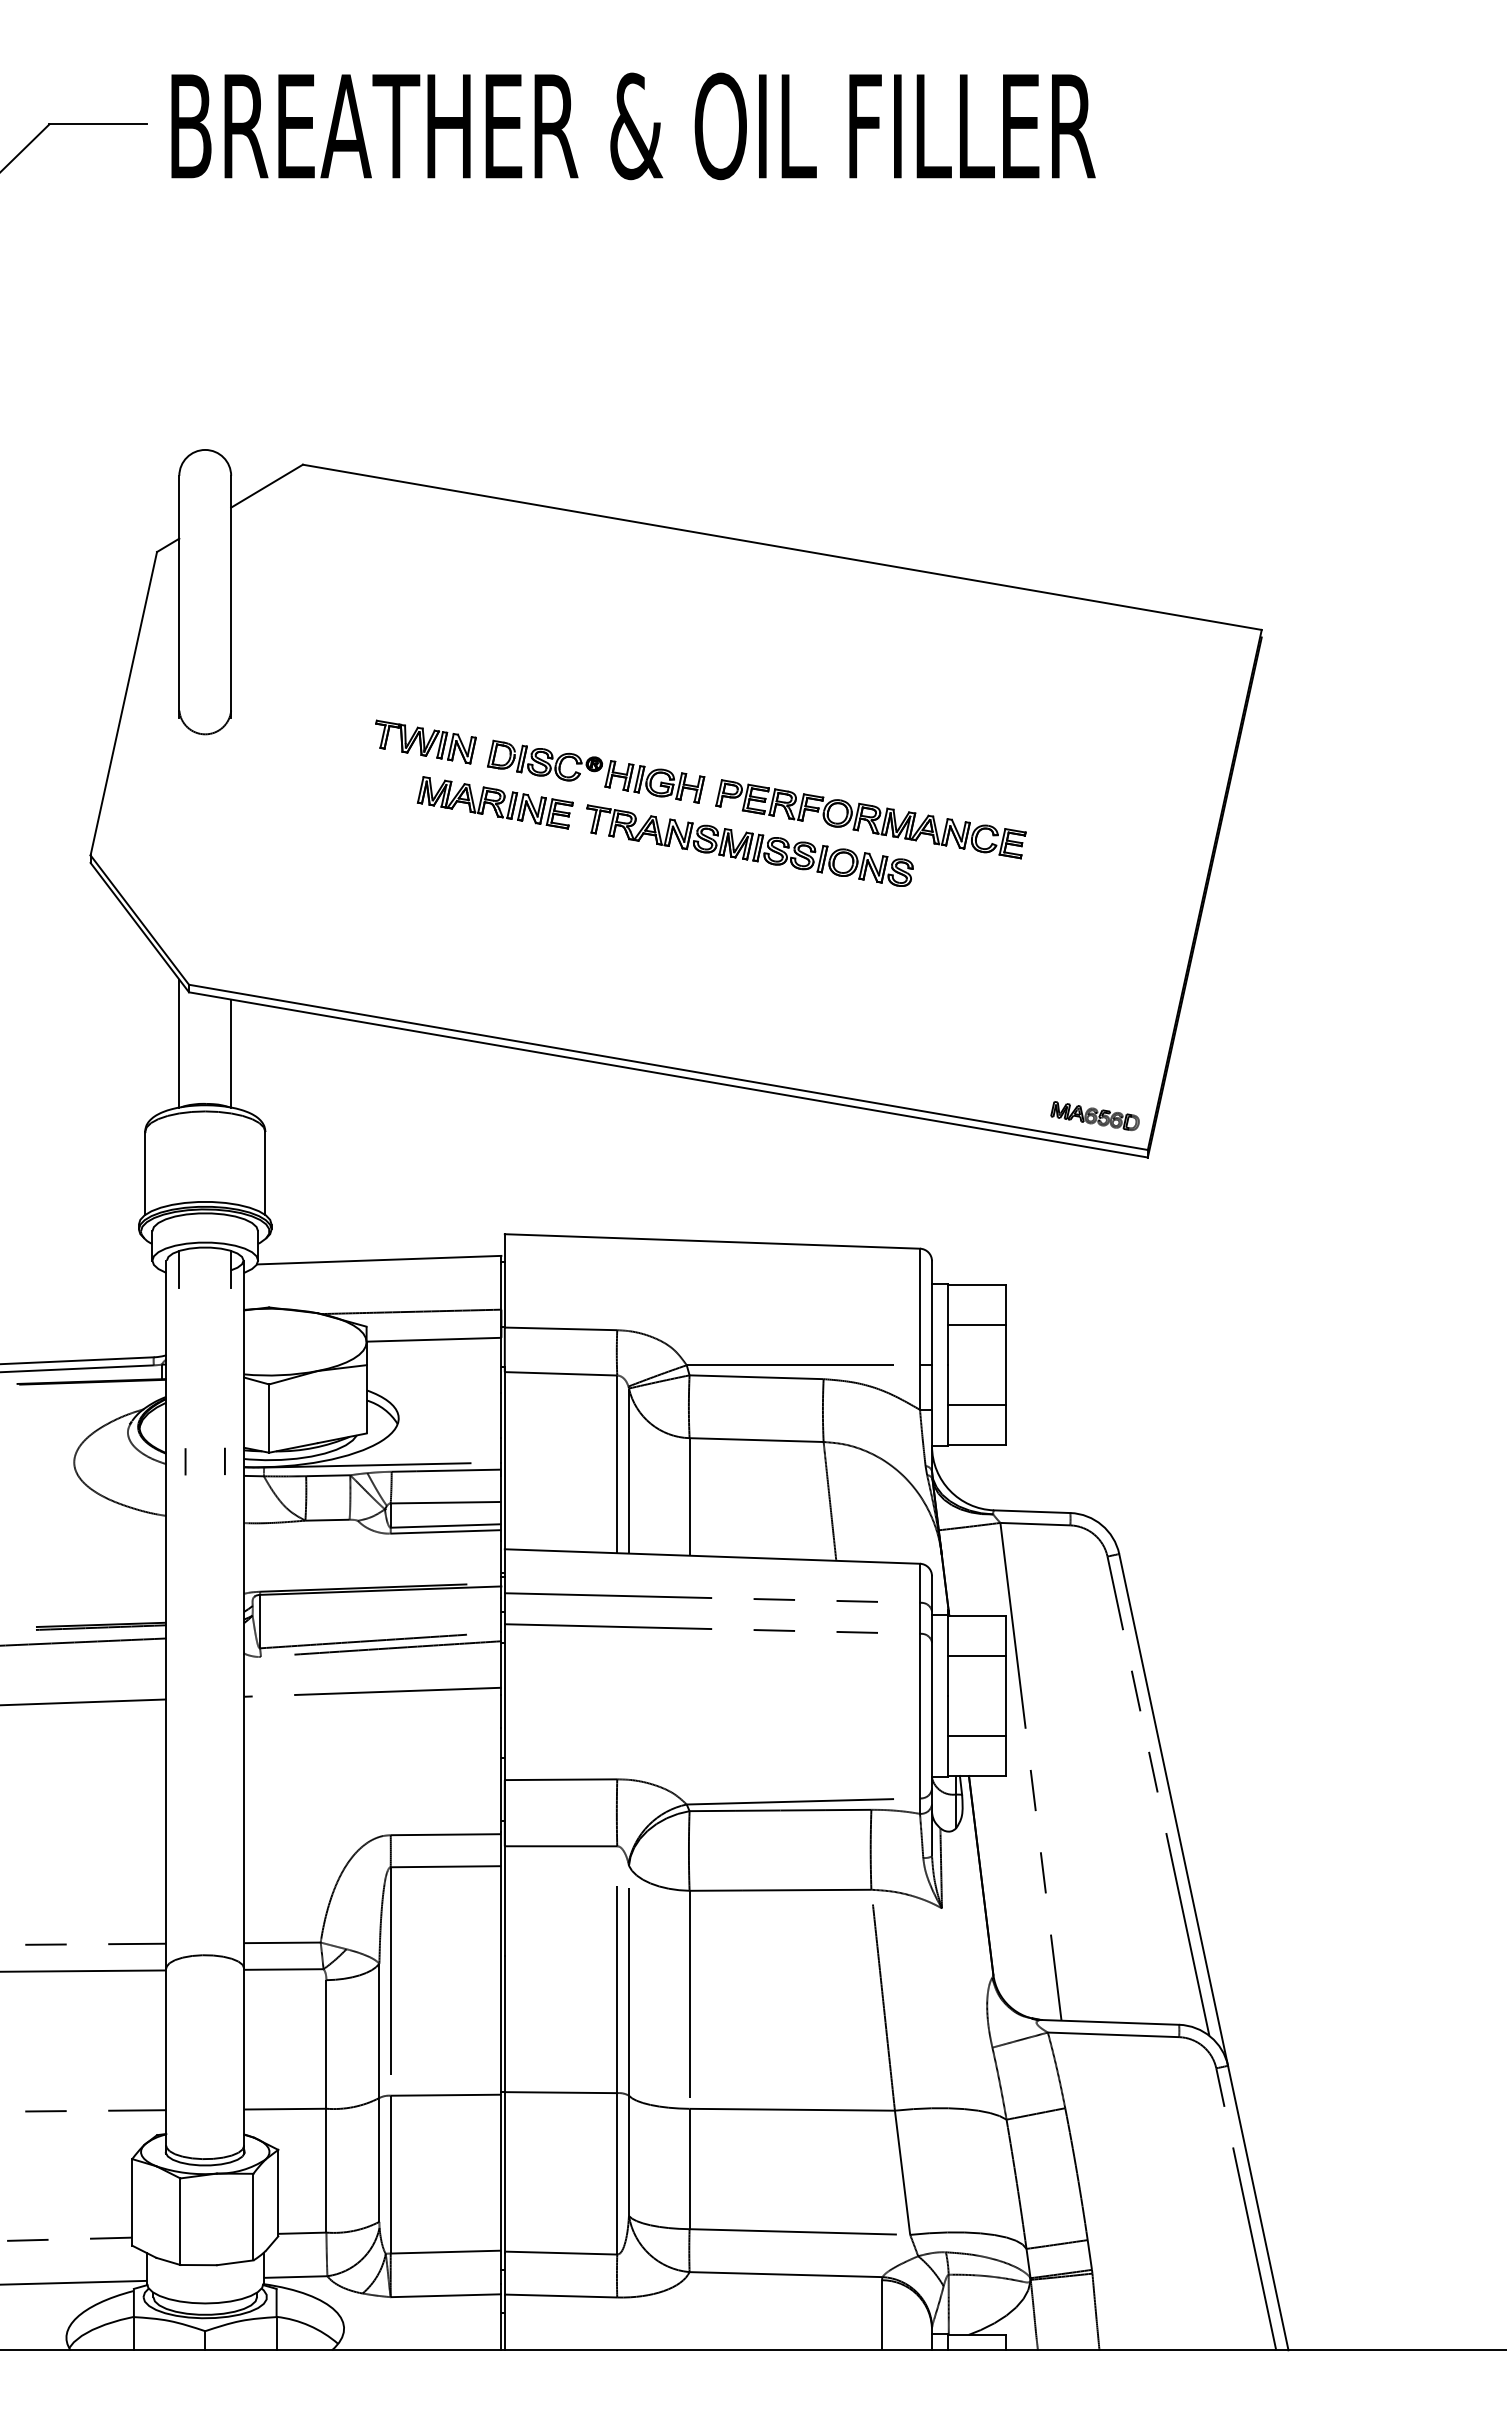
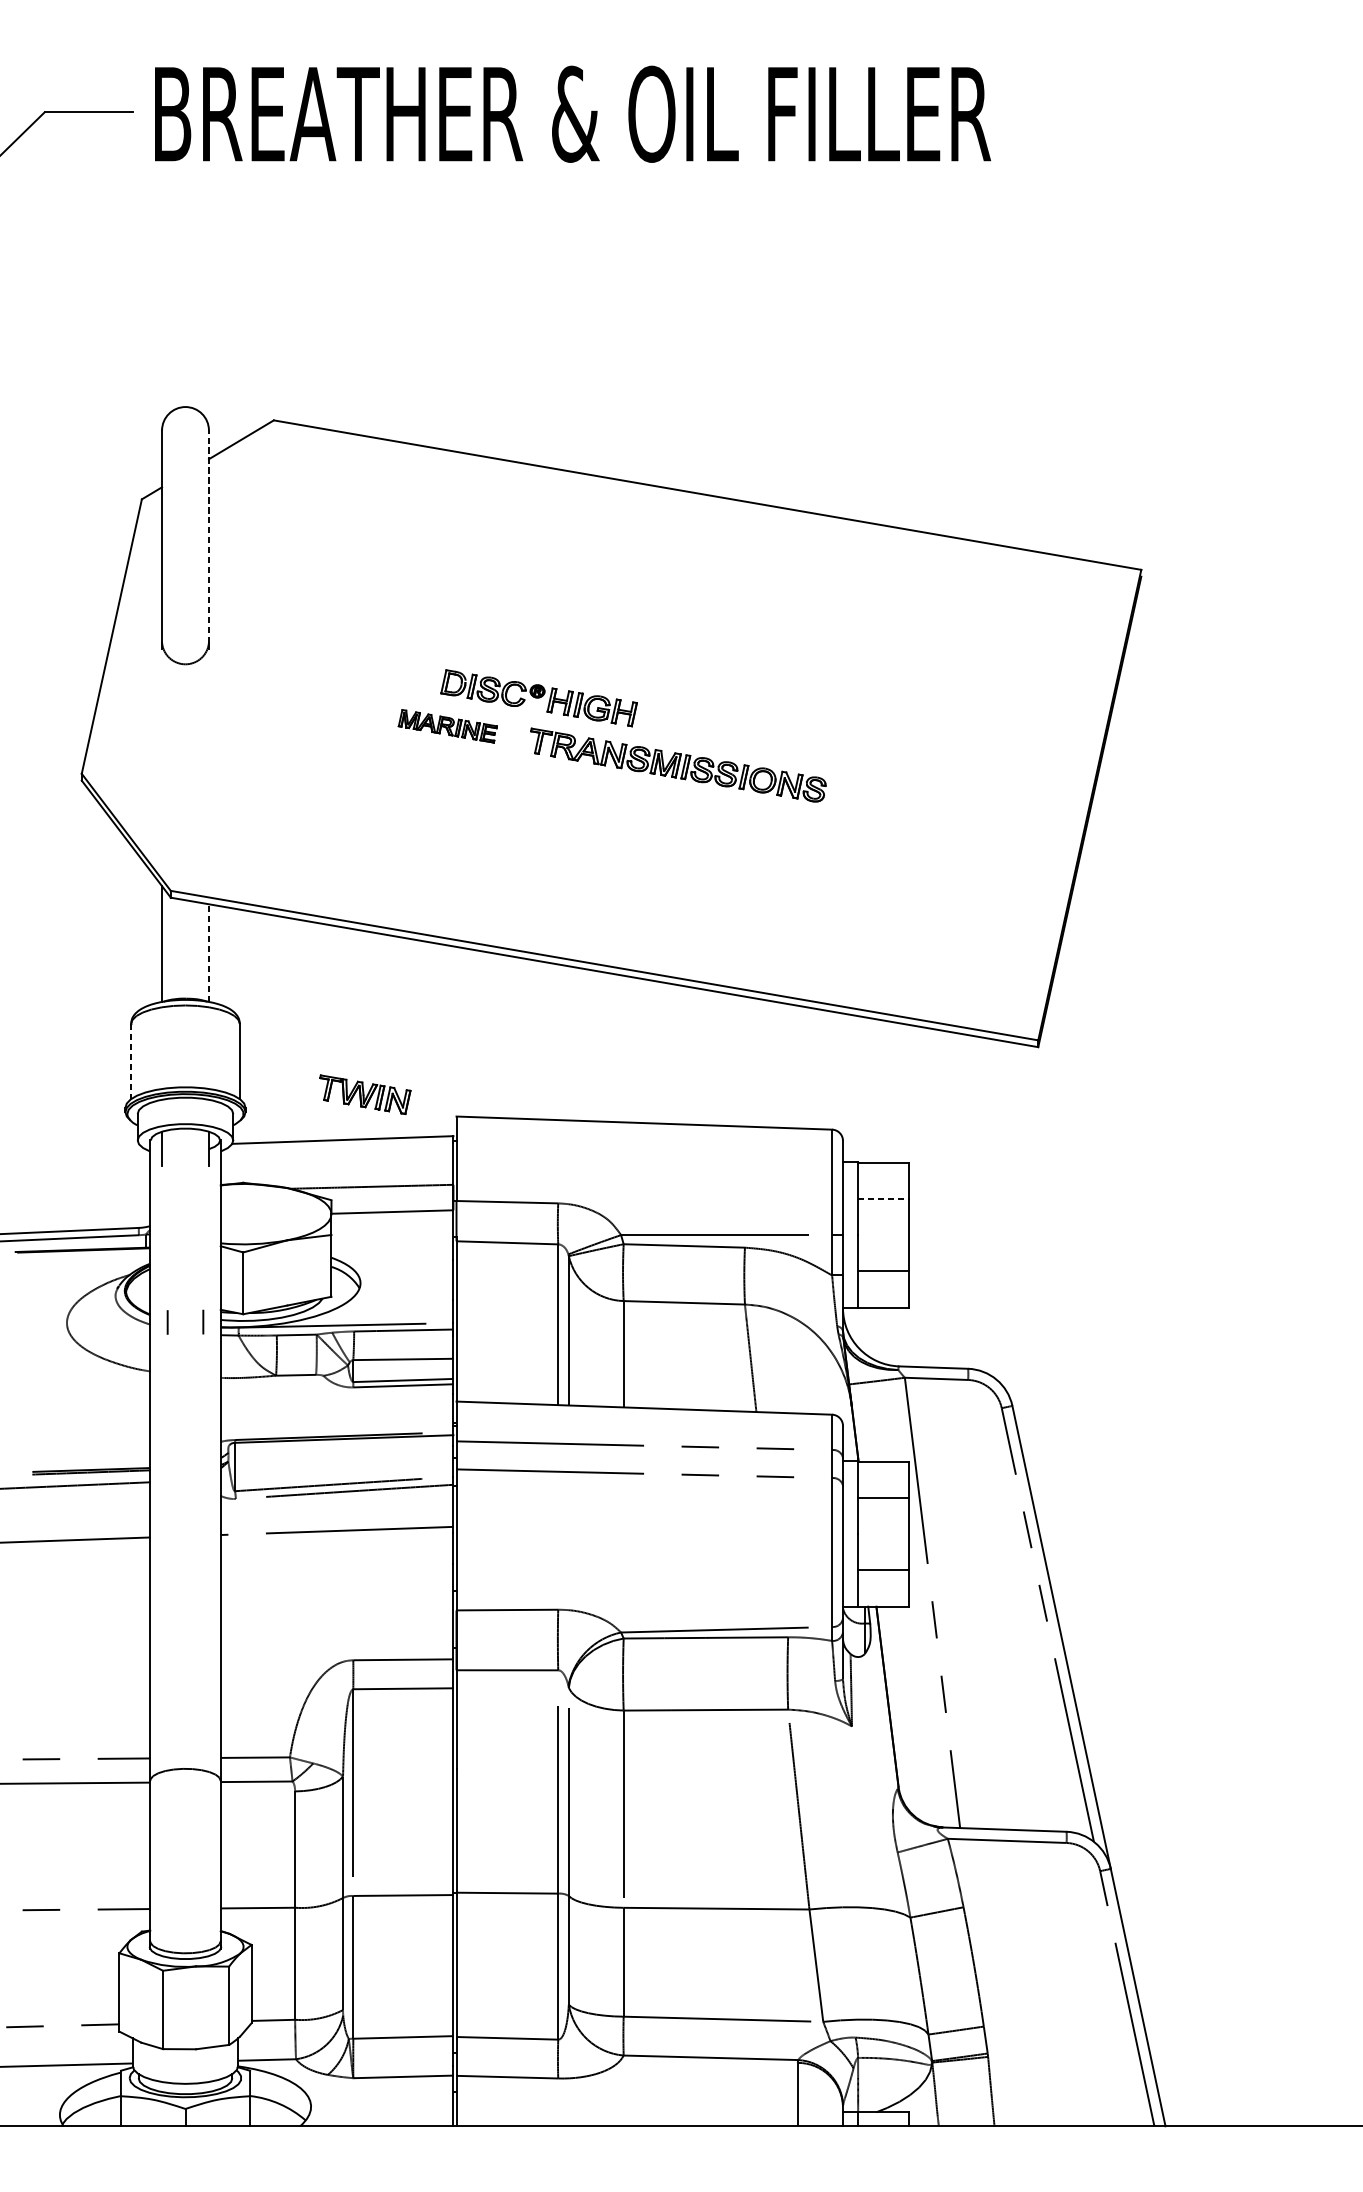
line: (231, 592) -> (209, 535), solid -> dashed
part: (425, 741) -> (364, 1094), moved
part: (494, 802) -> (447, 725), size x0.7
part: (870, 819) -> (787, 741), removed
line: (231, 1053) -> (209, 953), solid -> dashed
part: (1094, 1115) -> (990, 1009), removed
line: (145, 1173) -> (131, 1061), solid -> dashed
line: (976, 1325) -> (883, 1199), solid -> dashed

